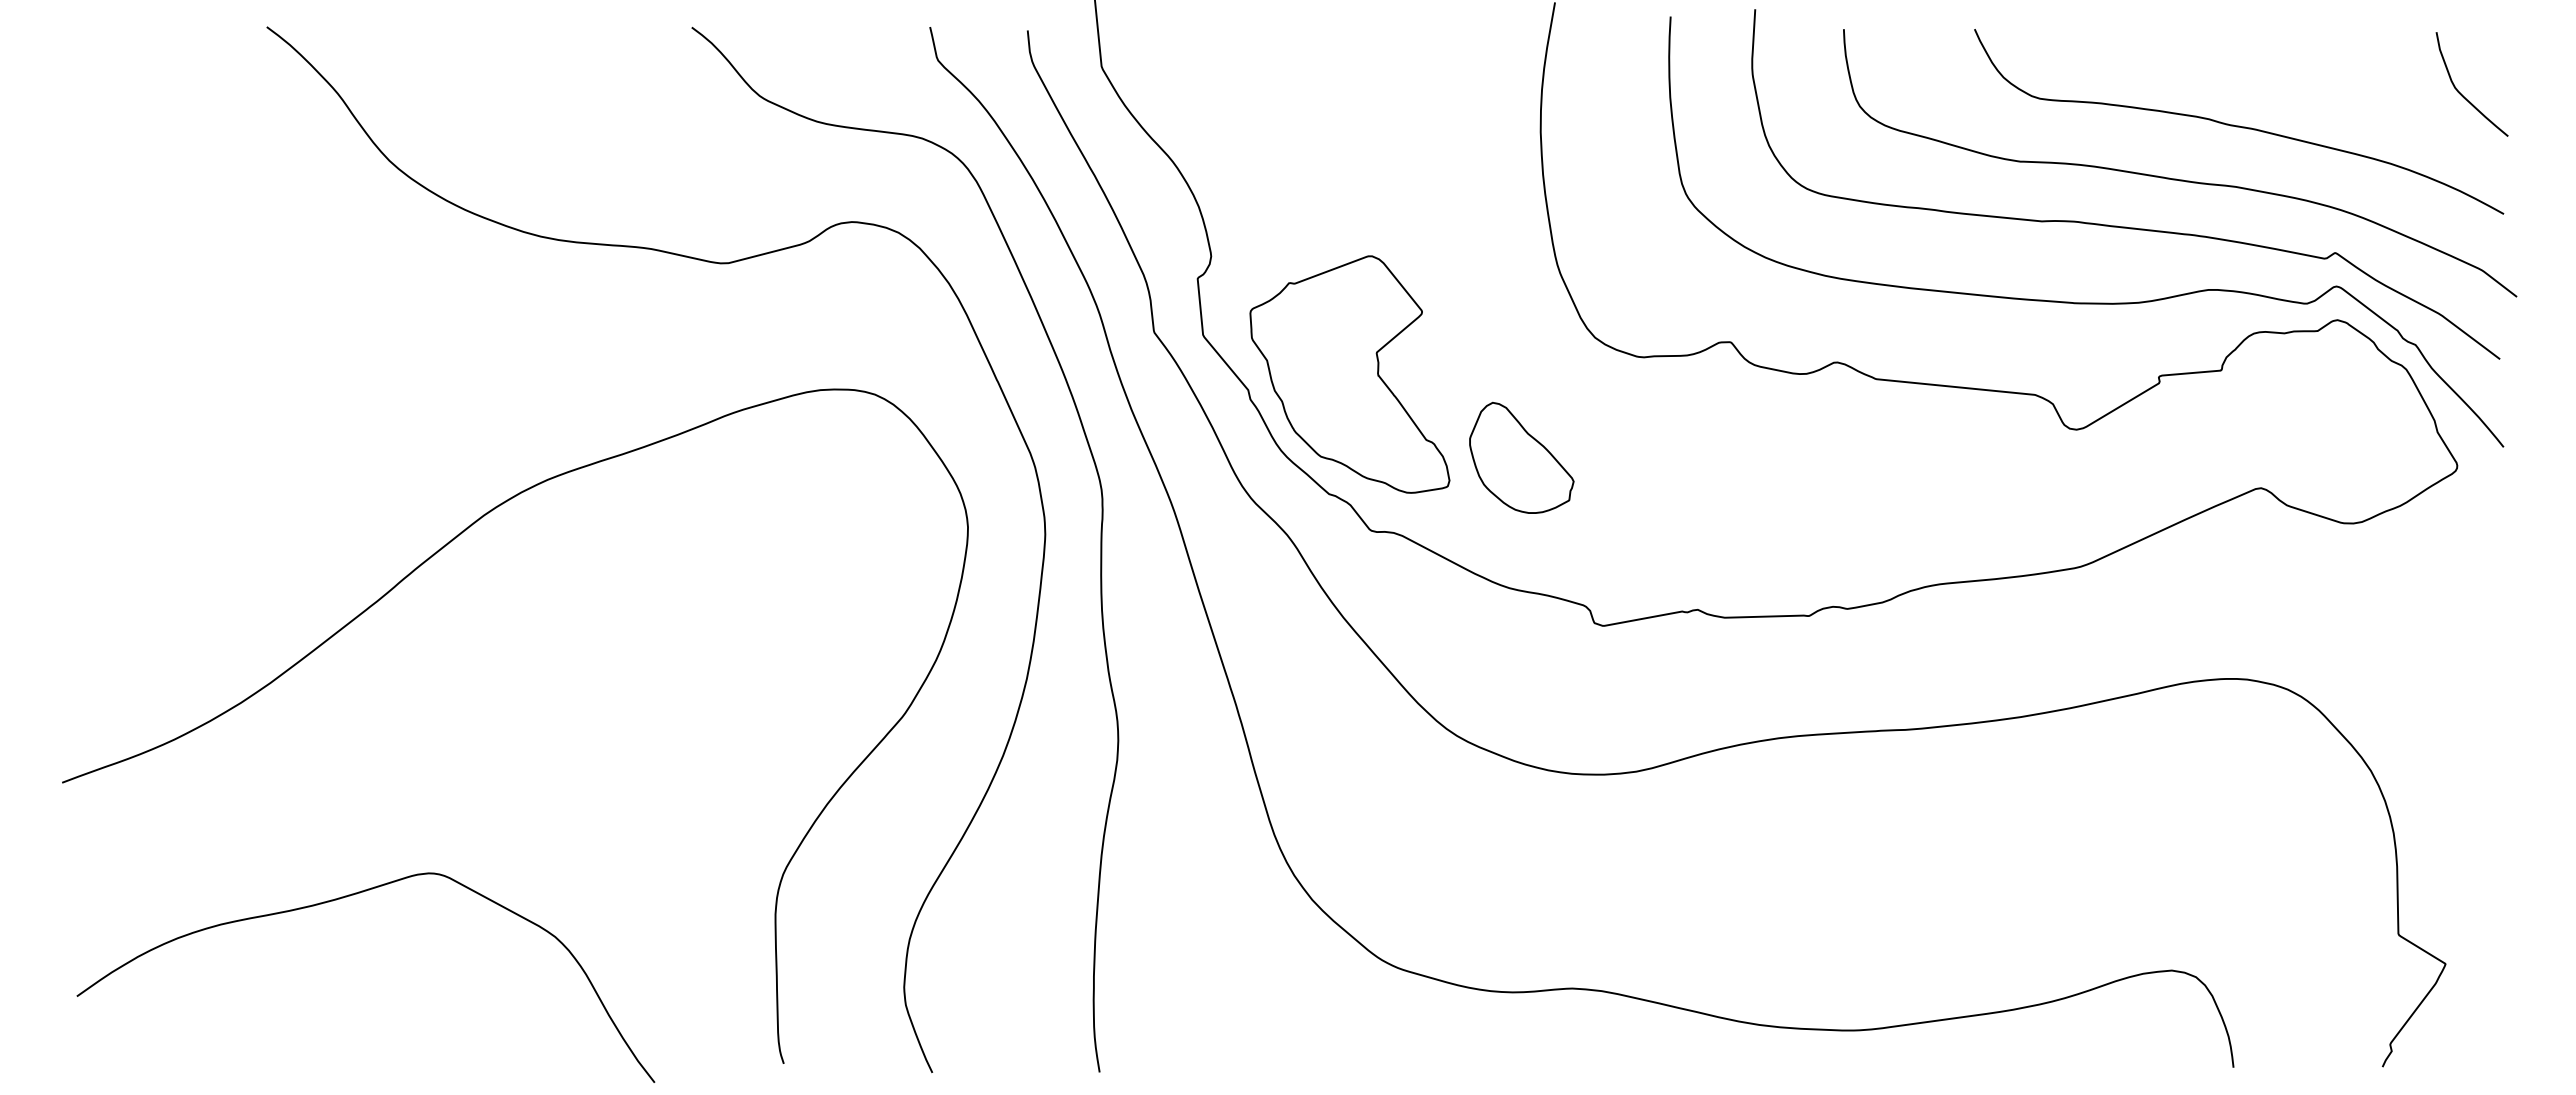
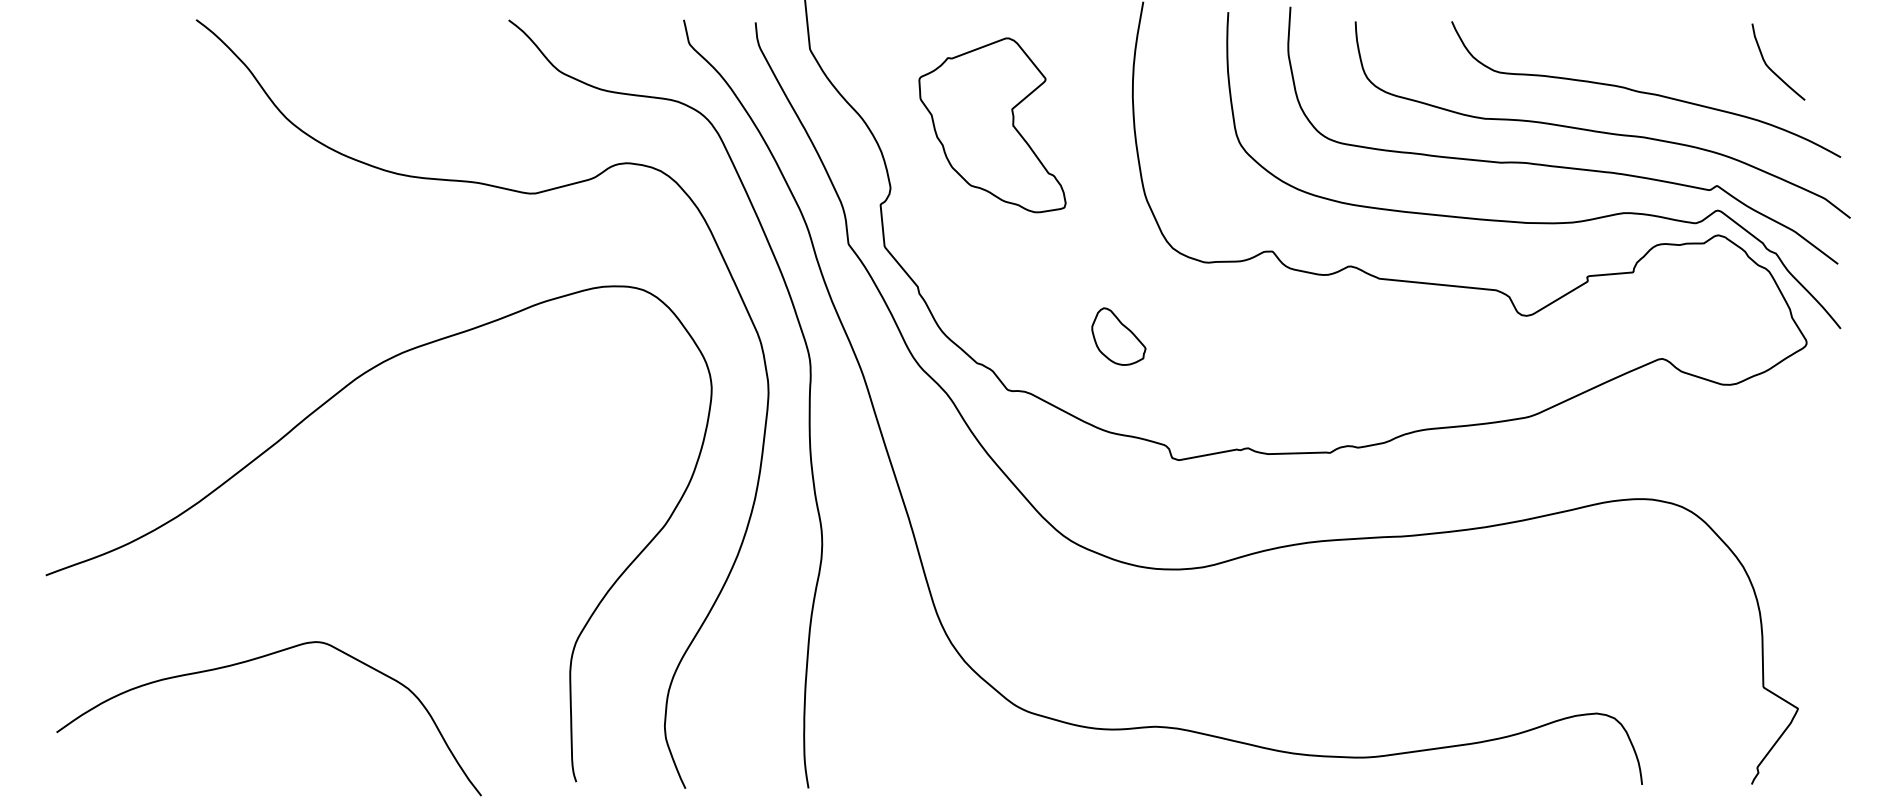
curve: (2461, 93) -> (1770, 68), moved
part: (1349, 374) -> (992, 125), moved
part: (1521, 457) -> (1118, 336), size x0.7

